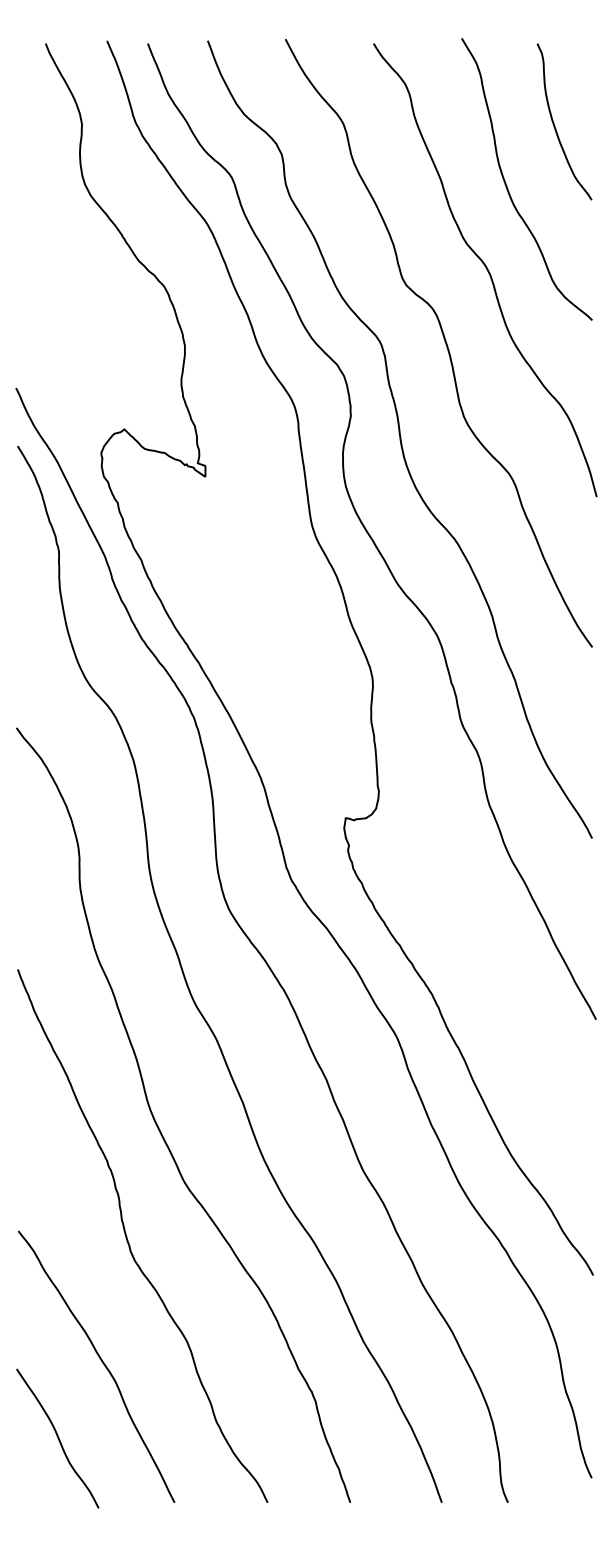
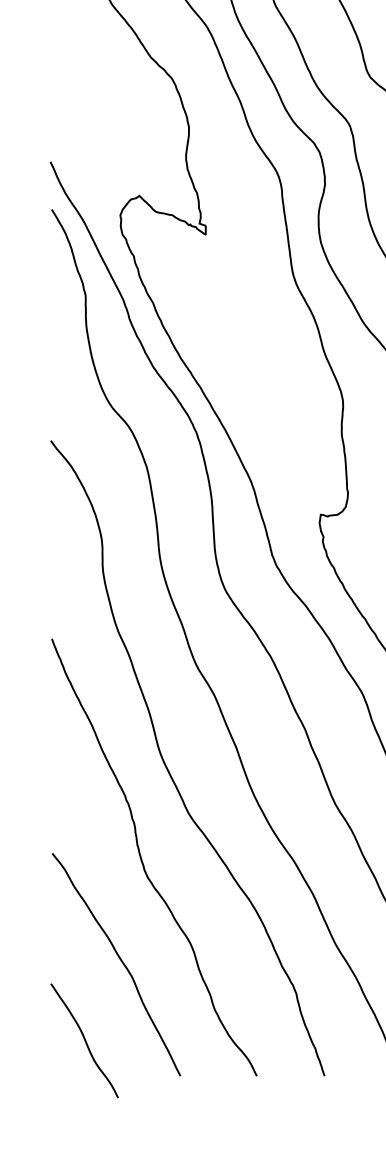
curve: (57, 1438) -> (84, 1040), moved

